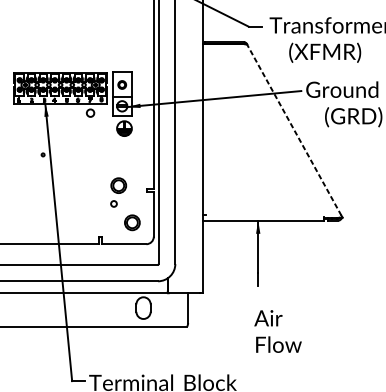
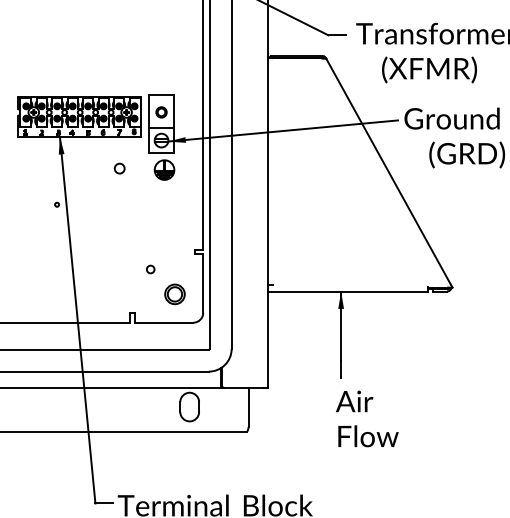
circle: (90, 113) -> (119, 168), moved
line: (294, 129) -> (388, 171), dashed -> solid
part: (118, 185) -> (156, 245), removed
text: (278, 331) -> (367, 418), moved

